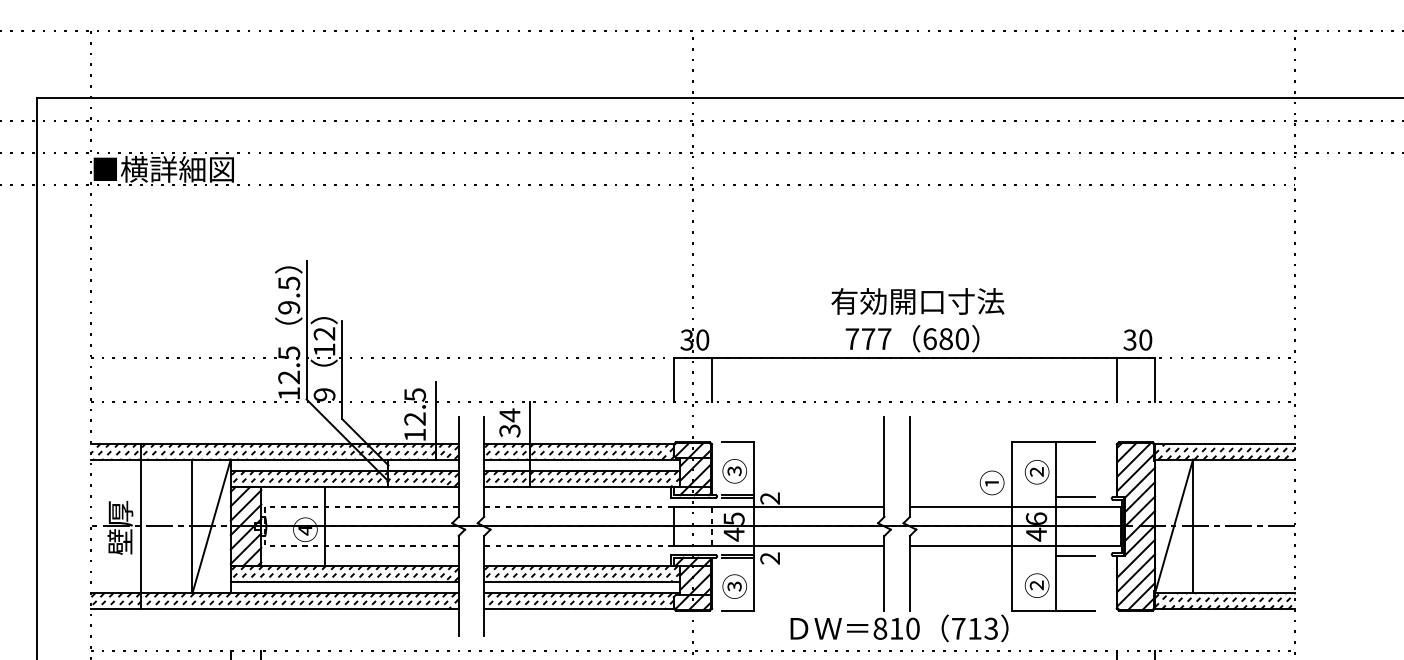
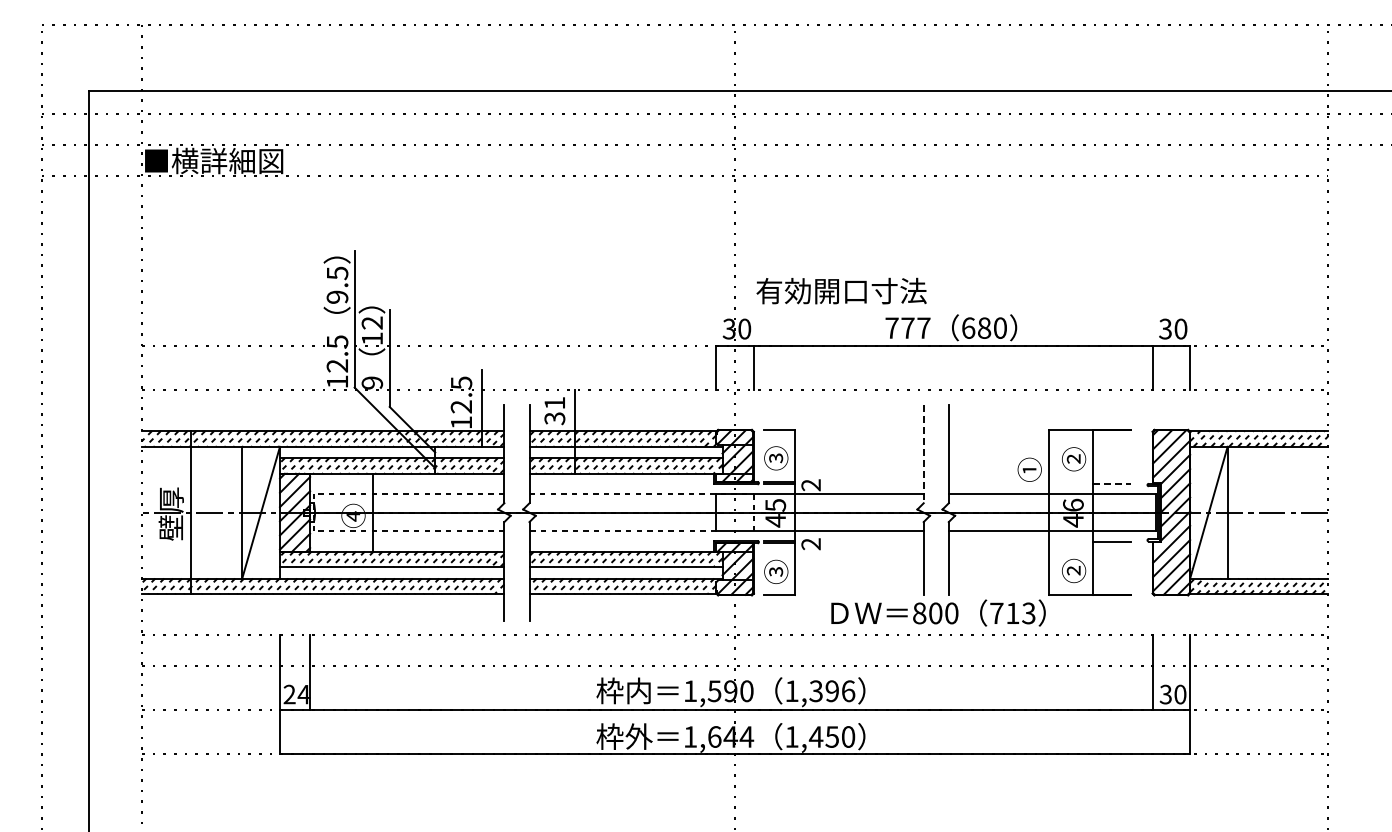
text: (917, 300) -> (841, 290), moved
text: (509, 415) -> (554, 403), 34 -> 31
line: (884, 467) -> (923, 454), solid -> dashed
line: (1076, 496) -> (1112, 483), solid -> dashed
text: (896, 628) -> (935, 613), 810 -> 800

